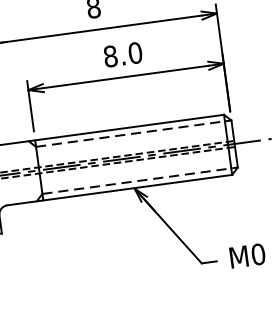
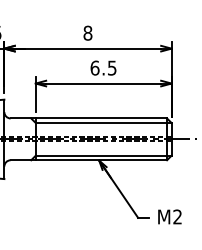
text: (122, 53) -> (103, 67), 8.0 -> 6.5
line: (133, 134) -> (103, 123), dashed -> solid
line: (139, 180) -> (103, 155), dashed -> solid
text: (258, 253) -> (177, 216), M0 -> M2

